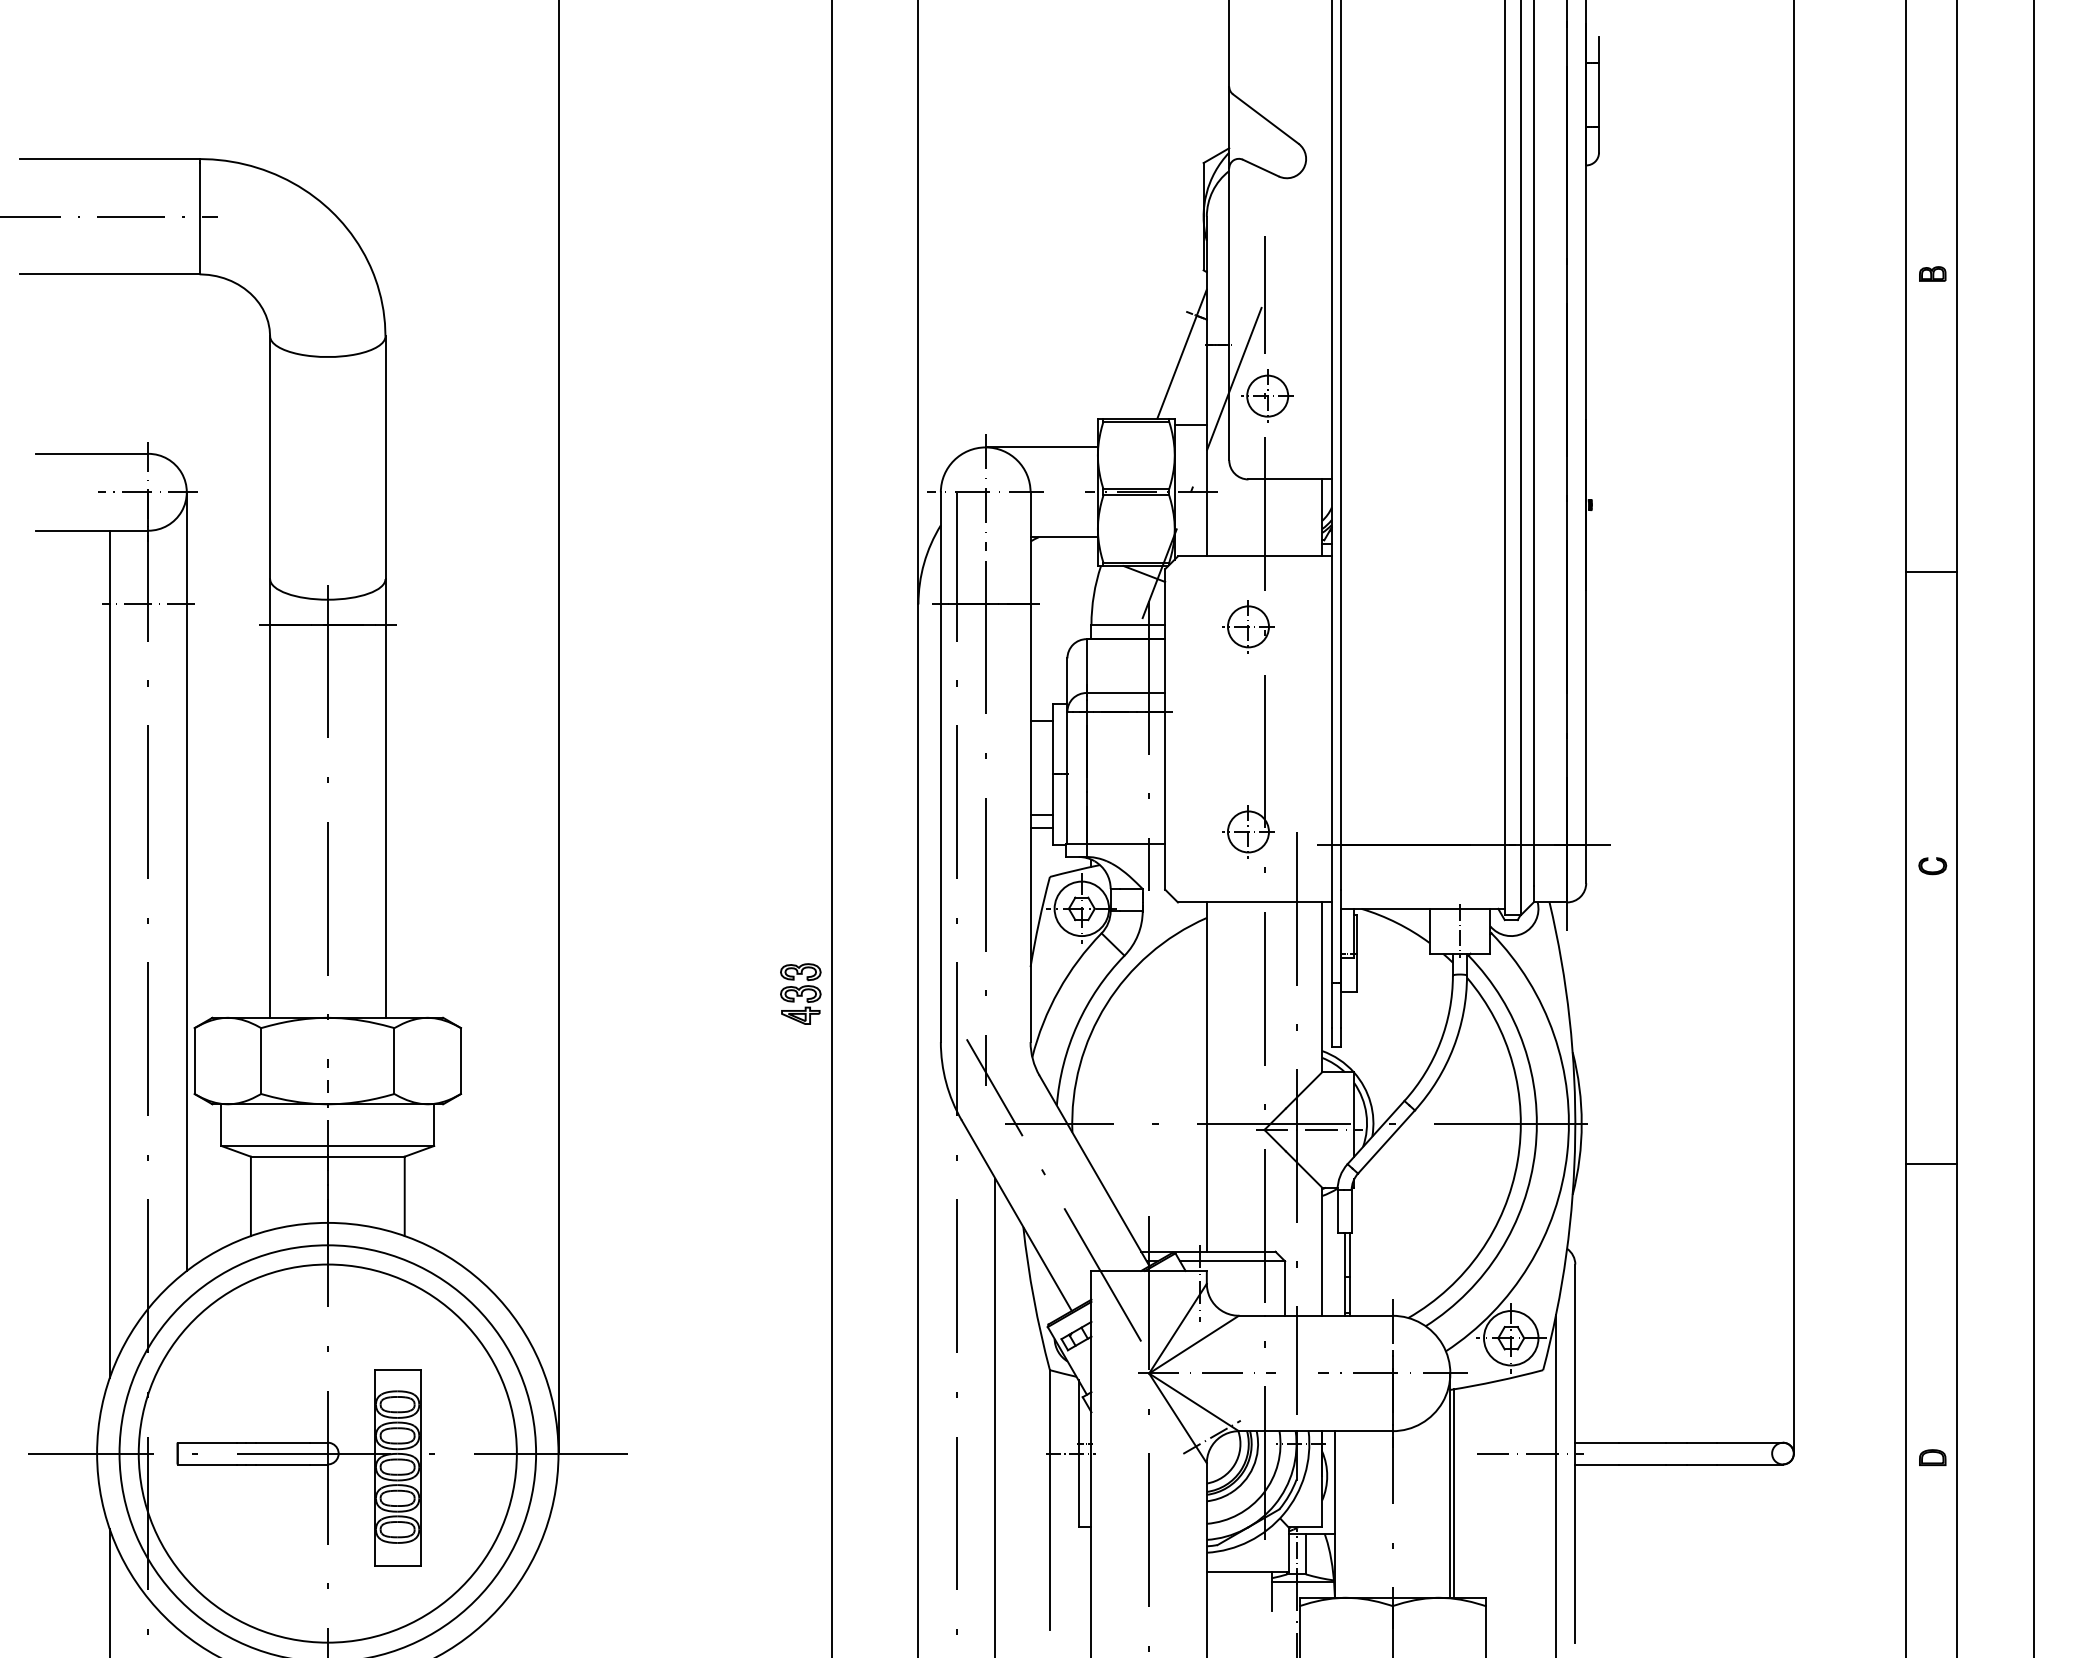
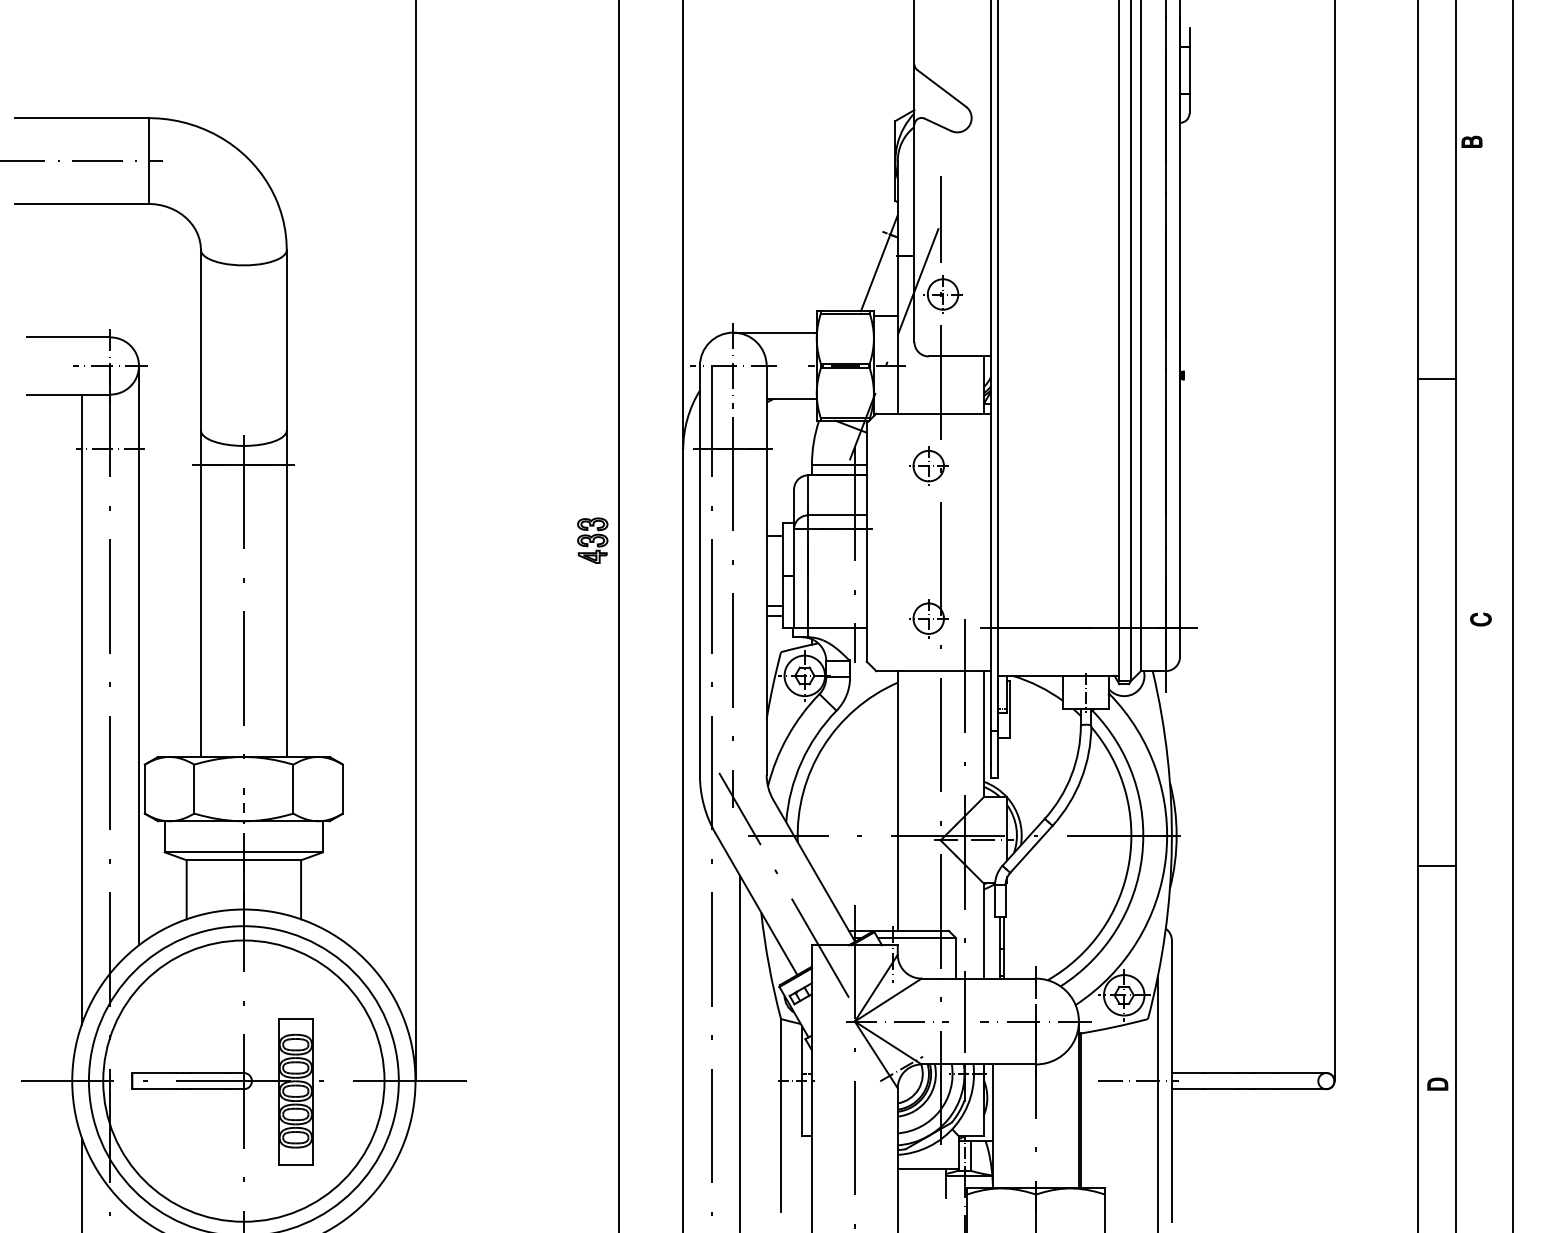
part: (1932, 273) -> (1471, 141), moved
line: (1931, 572) -> (1436, 379), moved
part: (1932, 866) -> (1480, 619), moved
part: (800, 993) -> (592, 540), moved

